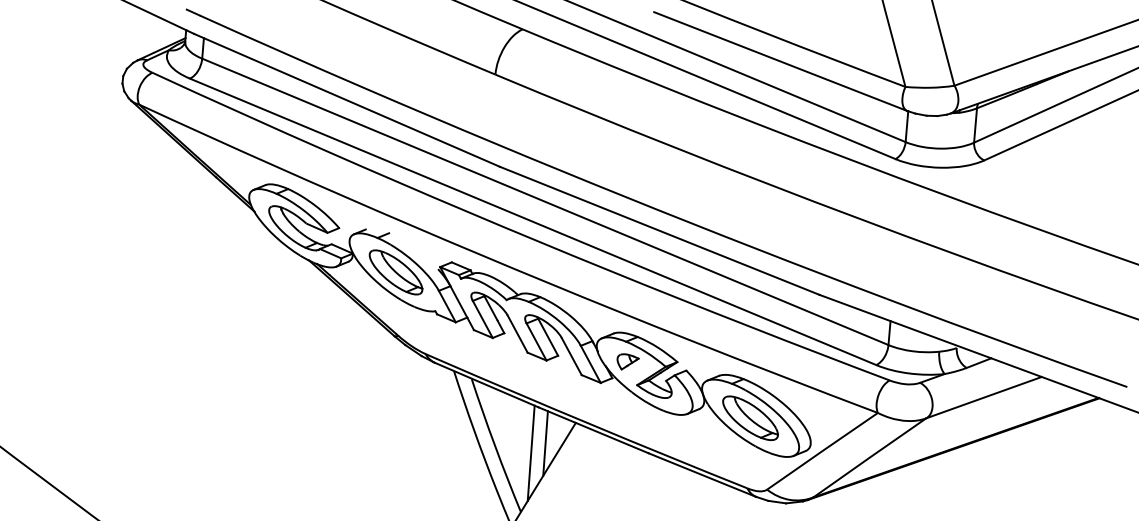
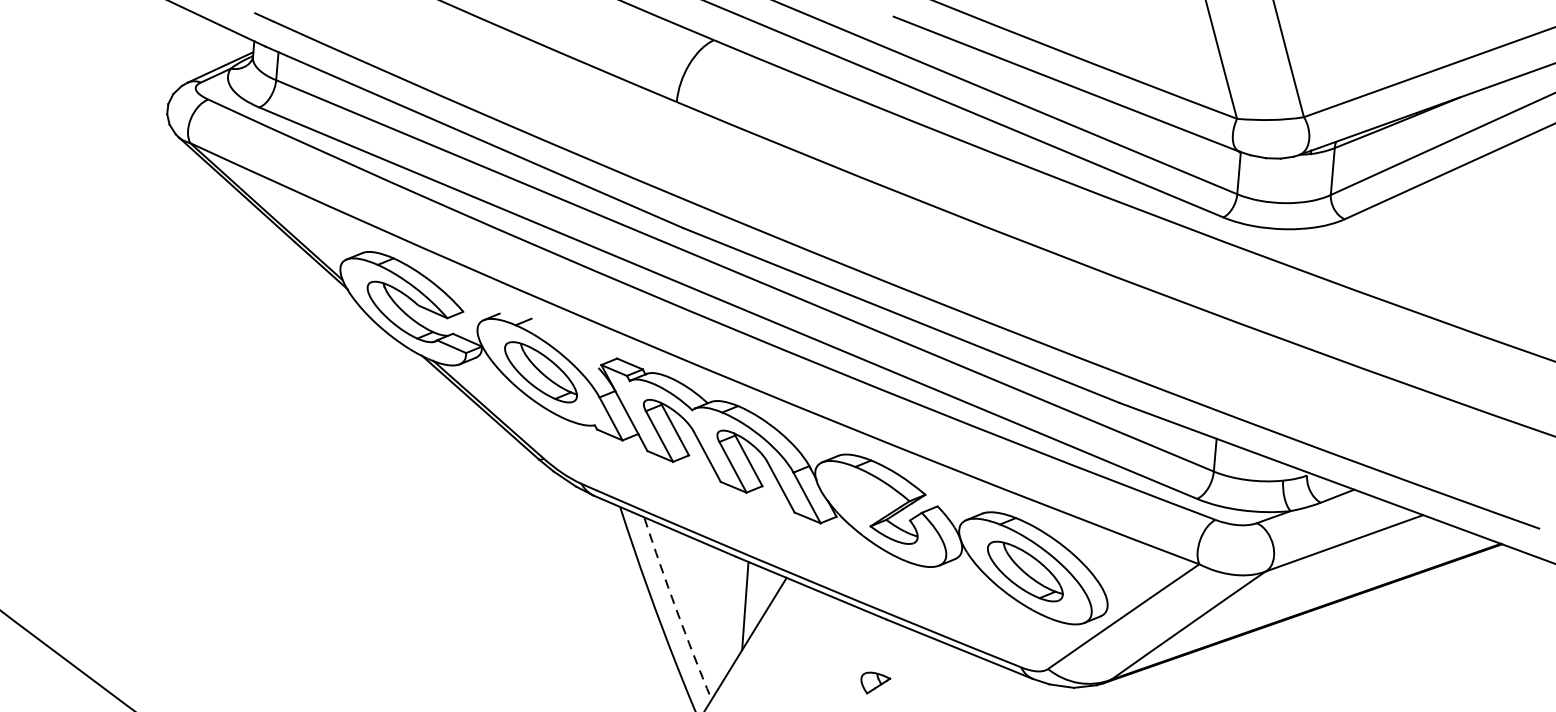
part: (627, 361) -> (875, 682), moved
arc: (495, 446) -> (676, 610), solid -> dashed
line: (530, 453) -> (724, 619), removed

